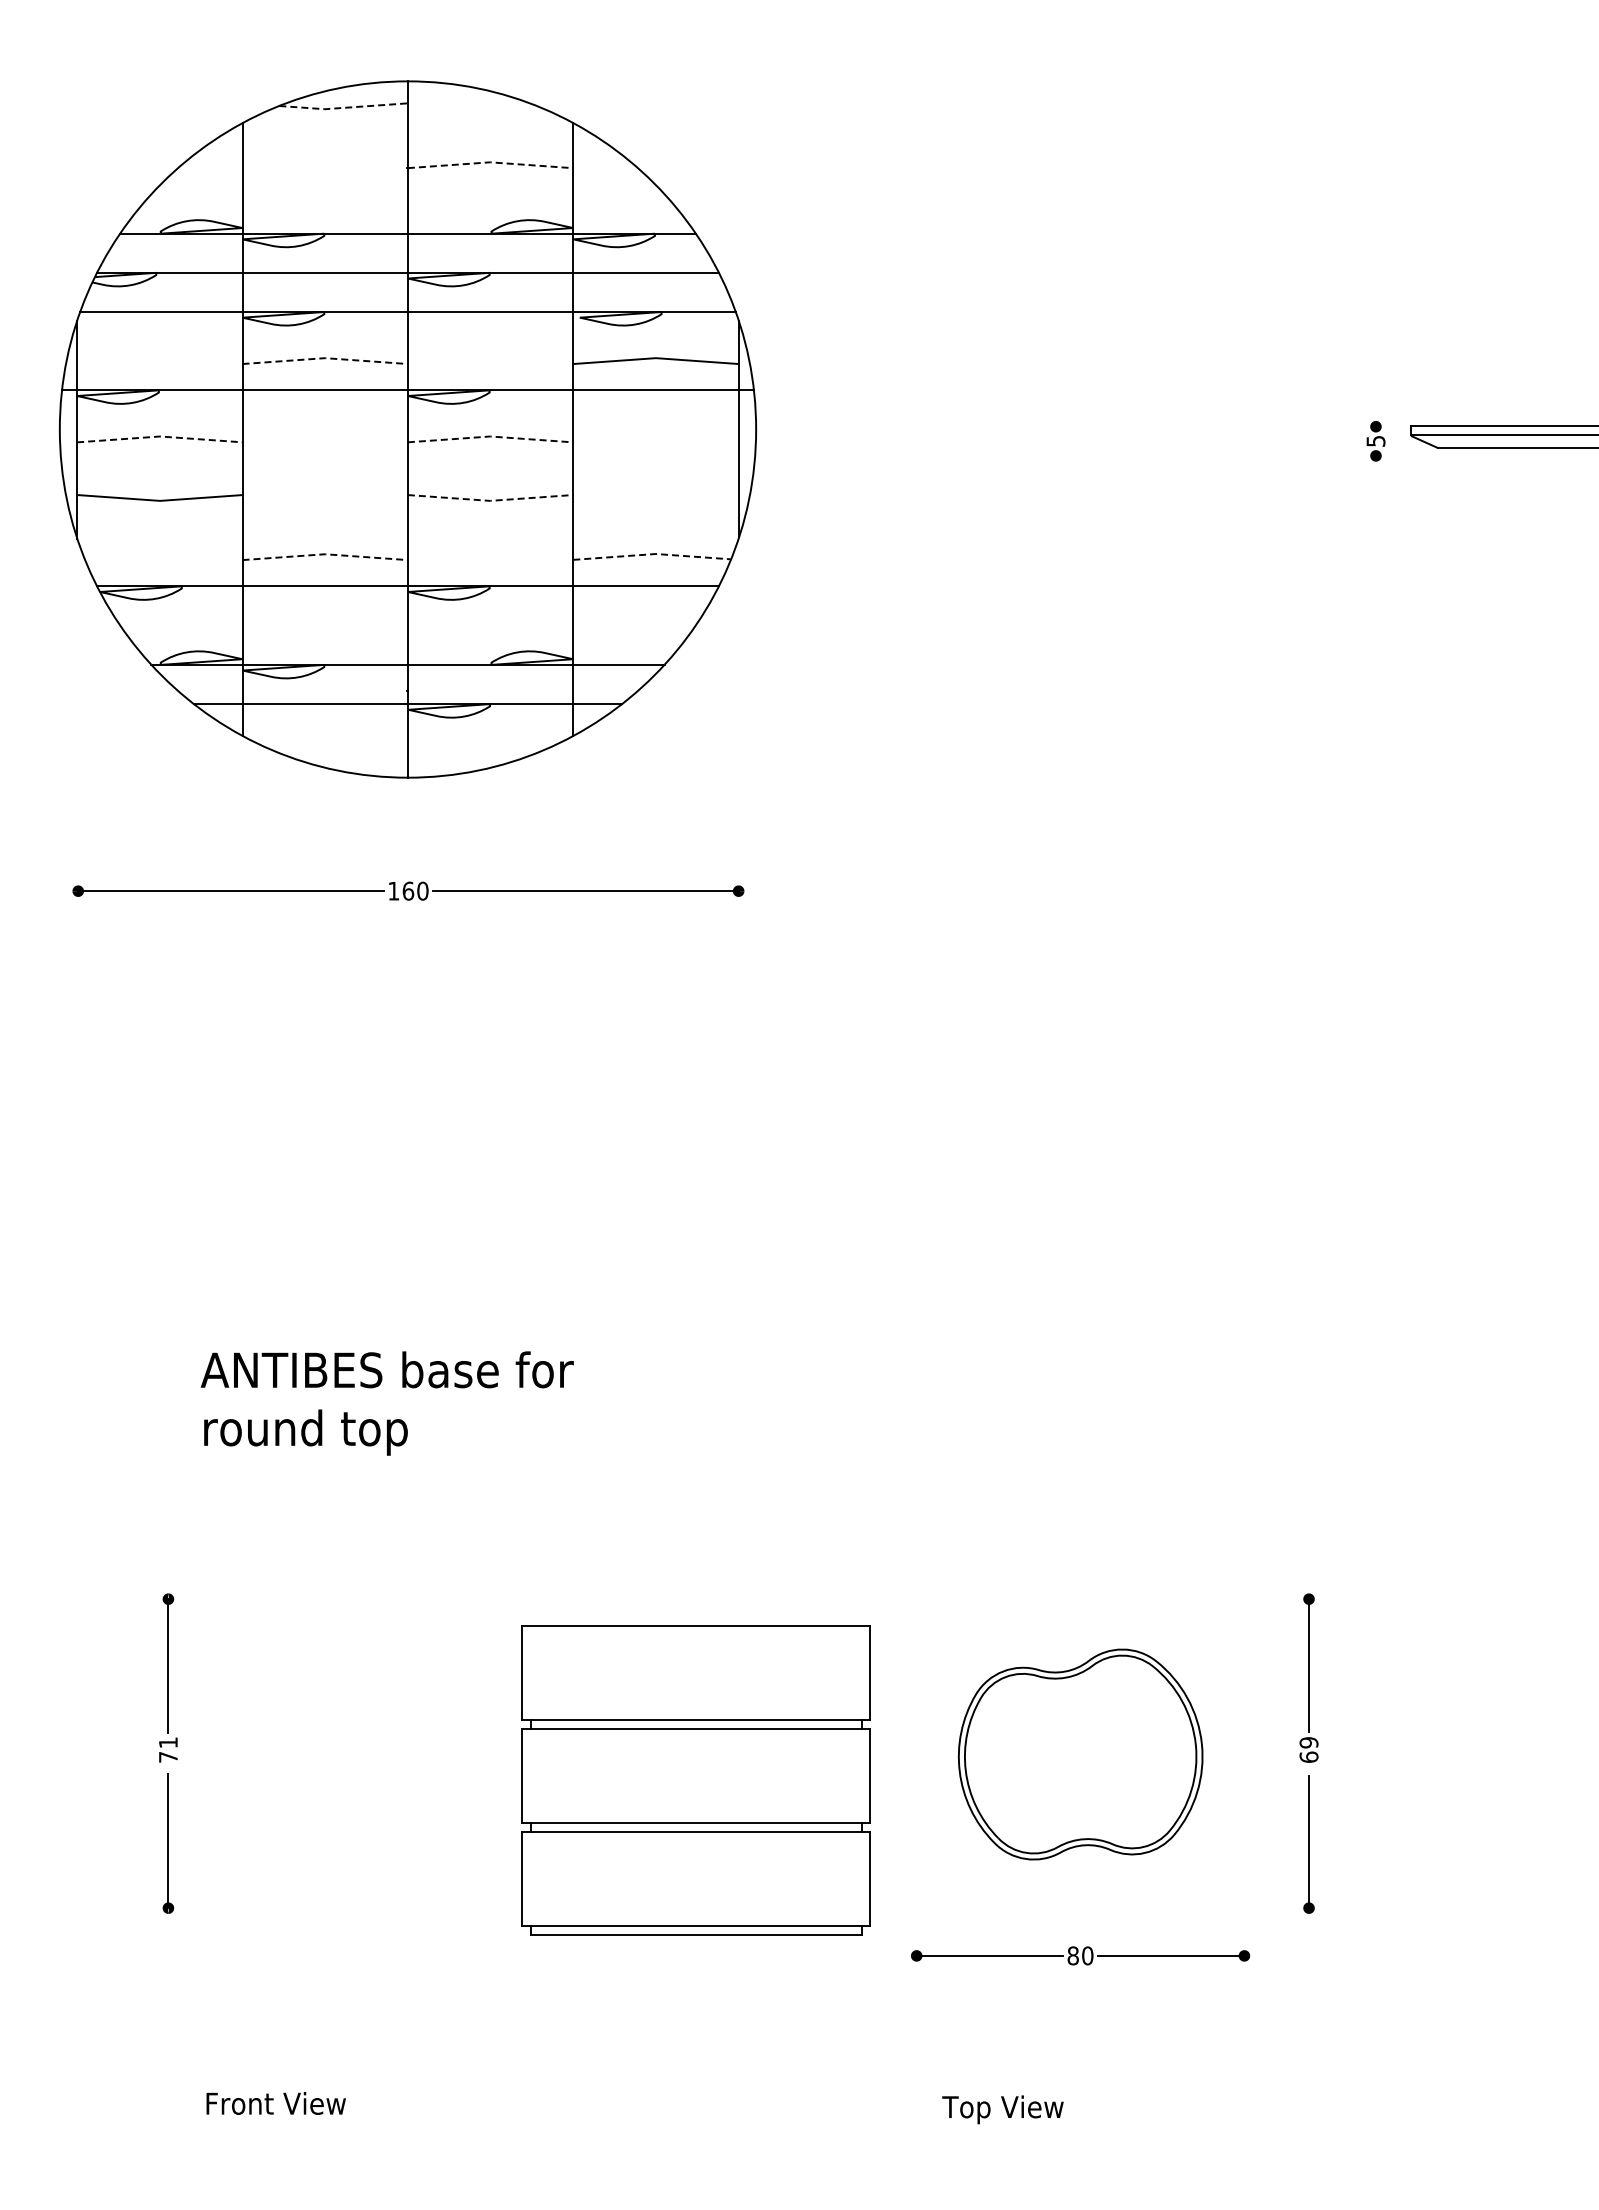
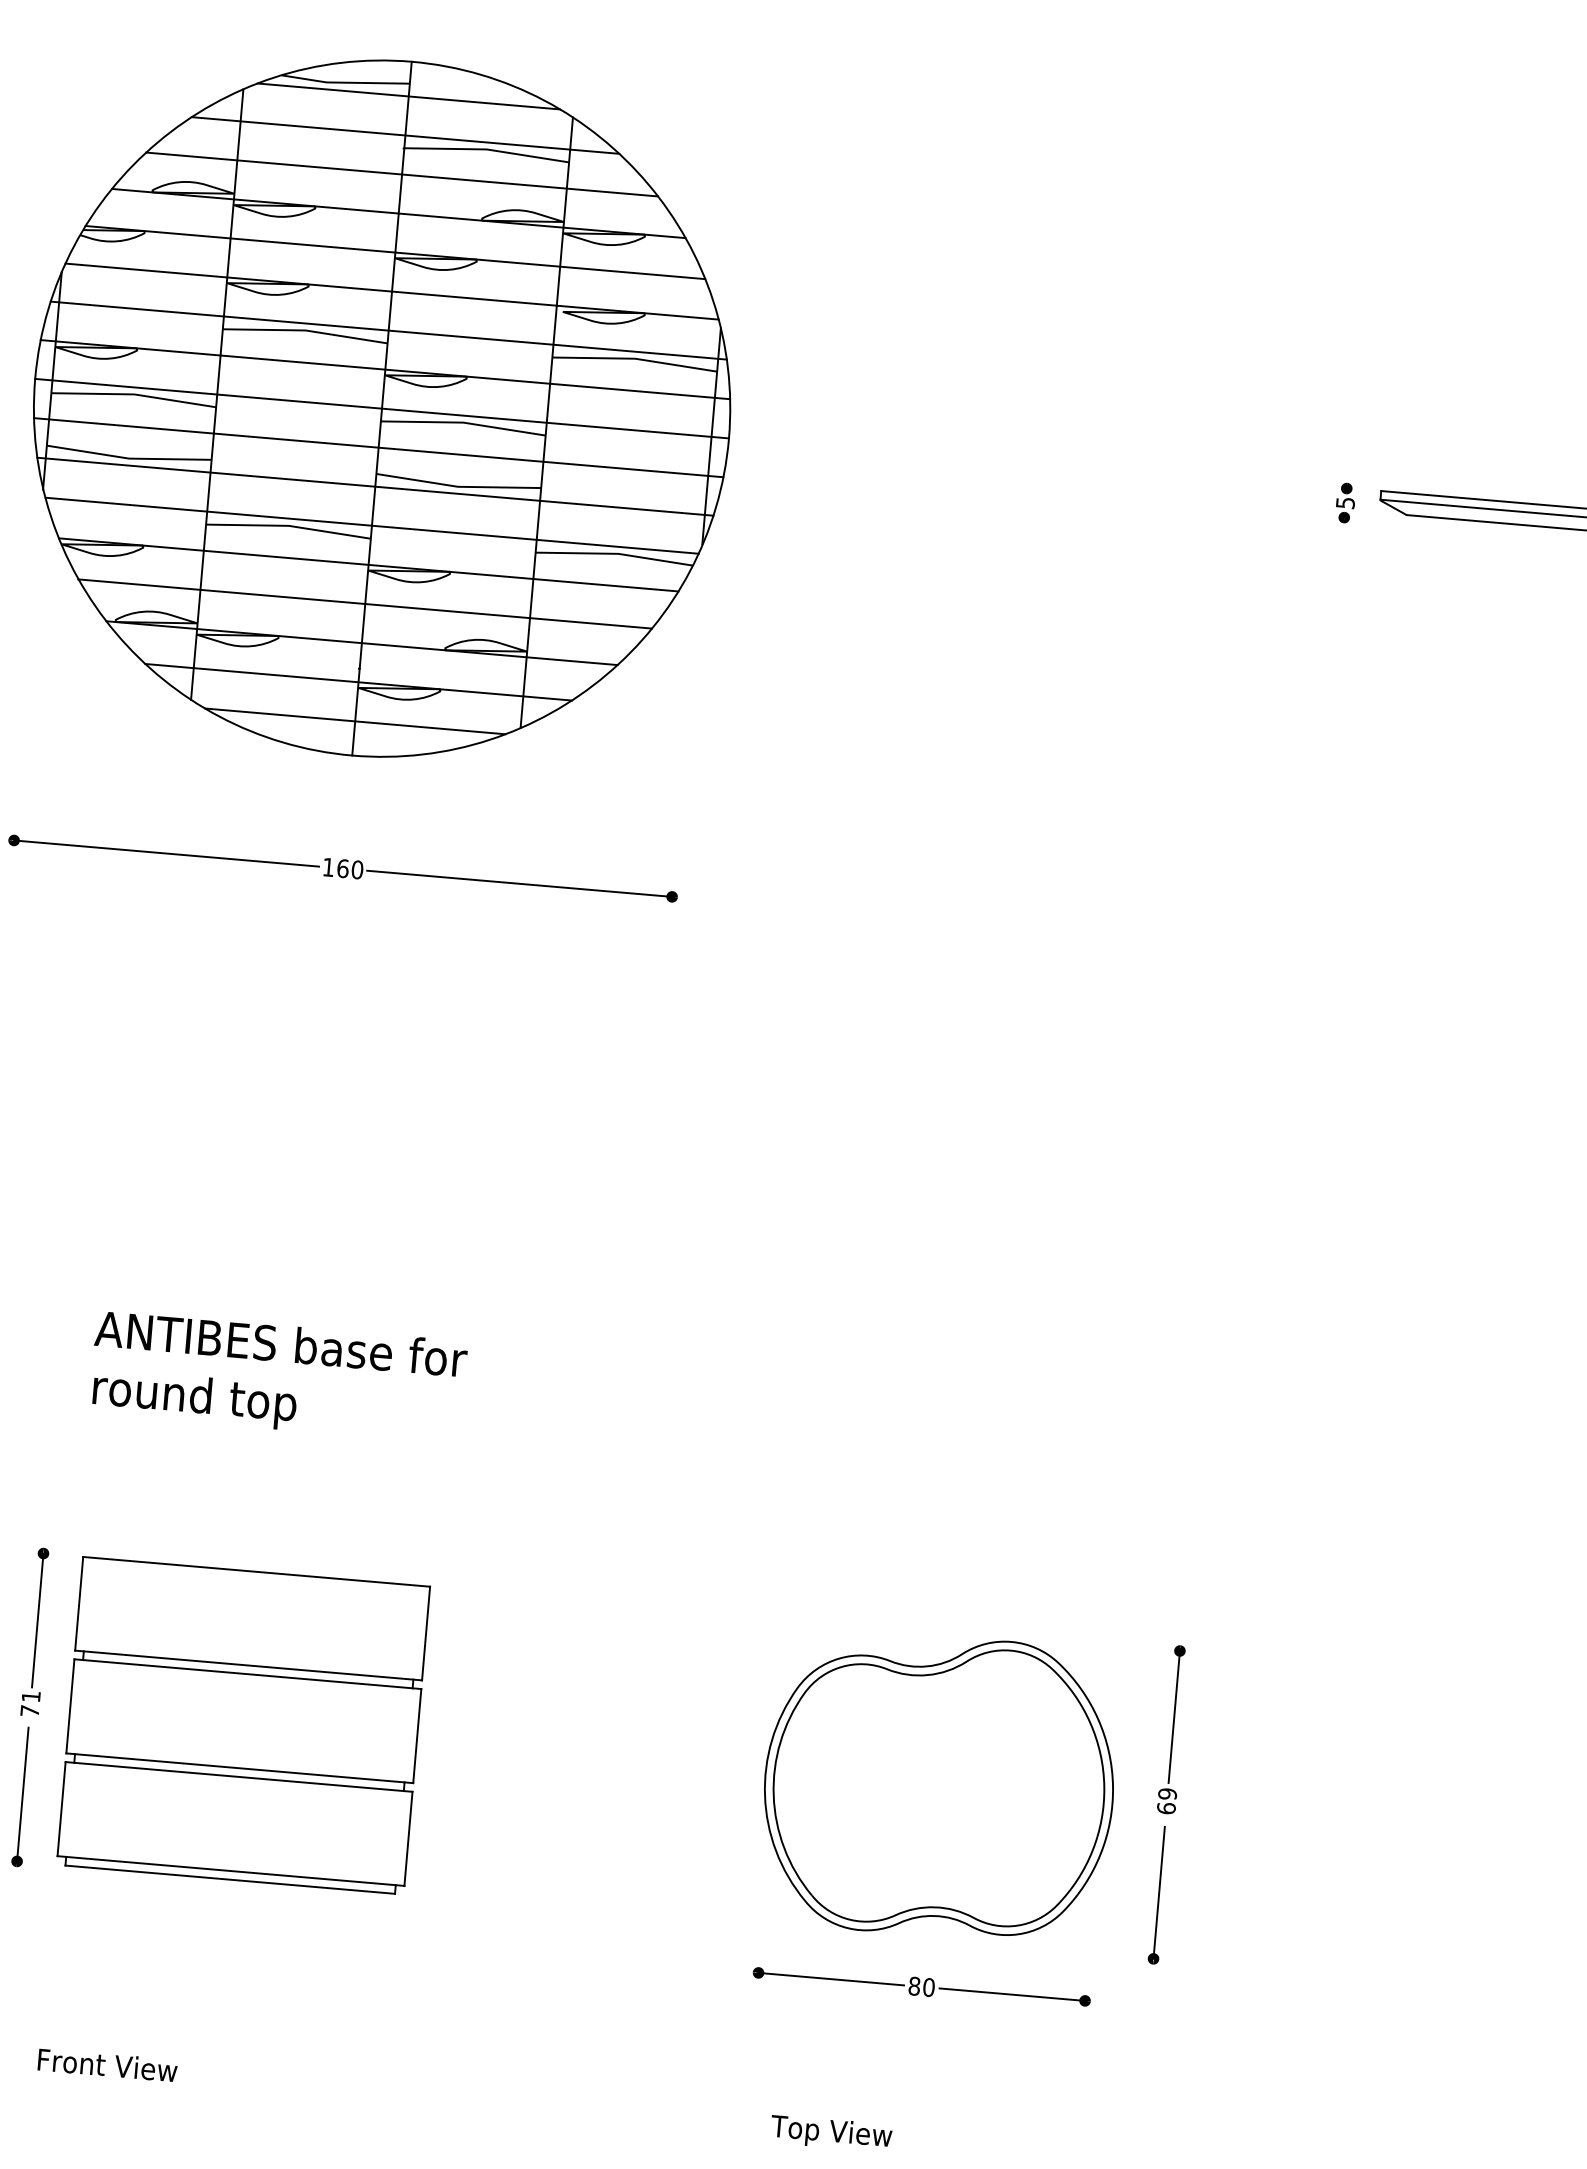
line: (343, 107) -> (345, 82), dashed -> solid
line: (407, 116) -> (408, 96), added
line: (407, 155) -> (405, 135), added
line: (490, 162) -> (487, 149), dashed -> solid
line: (407, 194) -> (401, 174), added
line: (407, 351) -> (388, 330), added
line: (325, 358) -> (305, 330), dashed -> solid
line: (407, 429) -> (381, 408), added
line: (160, 436) -> (134, 394), dashed -> solid
line: (490, 436) -> (463, 422), dashed -> solid
line: (407, 468) -> (378, 447), added
line: (490, 500) -> (458, 486), dashed -> solid
line: (407, 507) -> (374, 486), added
line: (407, 547) -> (371, 526), added
line: (325, 554) -> (289, 526), dashed -> solid
line: (652, 554) -> (615, 554), dashed -> solid
line: (407, 625) -> (364, 603), added
line: (407, 743) -> (354, 721), added
part: (1080, 1754) -> (938, 1786), size x1.43
part: (695, 1780) -> (242, 1725), moved

